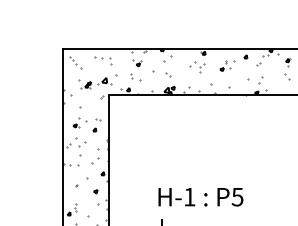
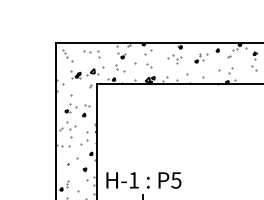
text: (200, 197) -> (143, 180), moved

